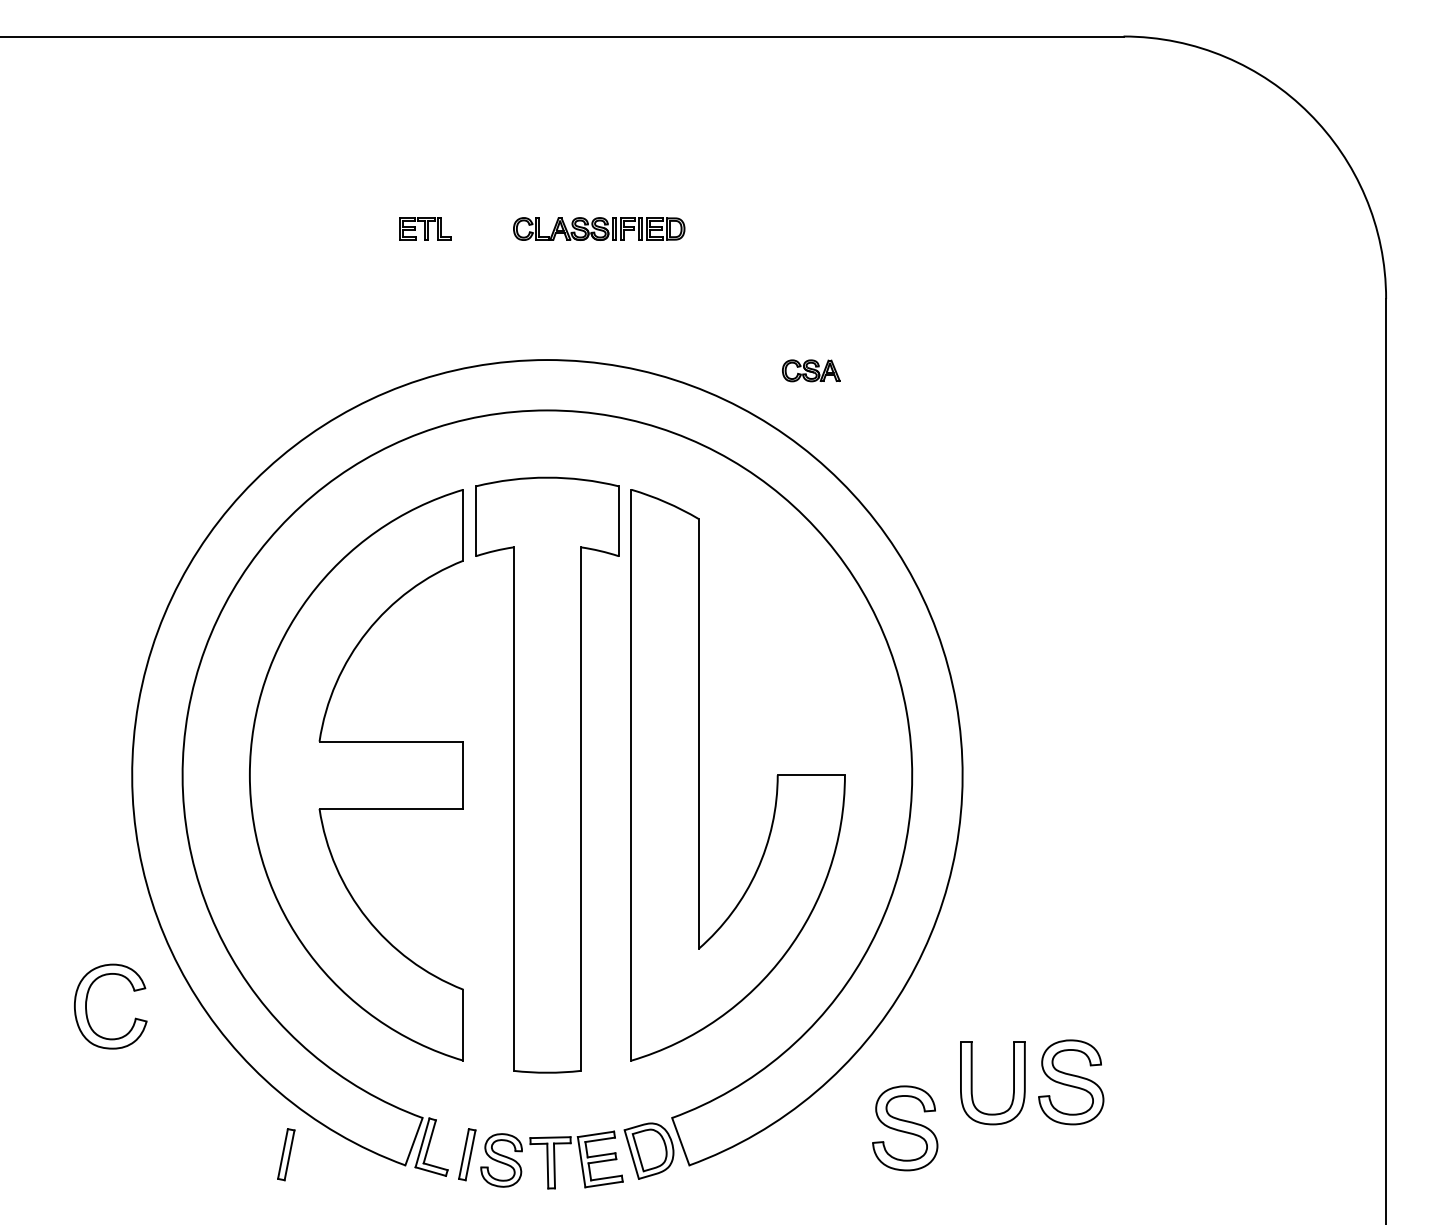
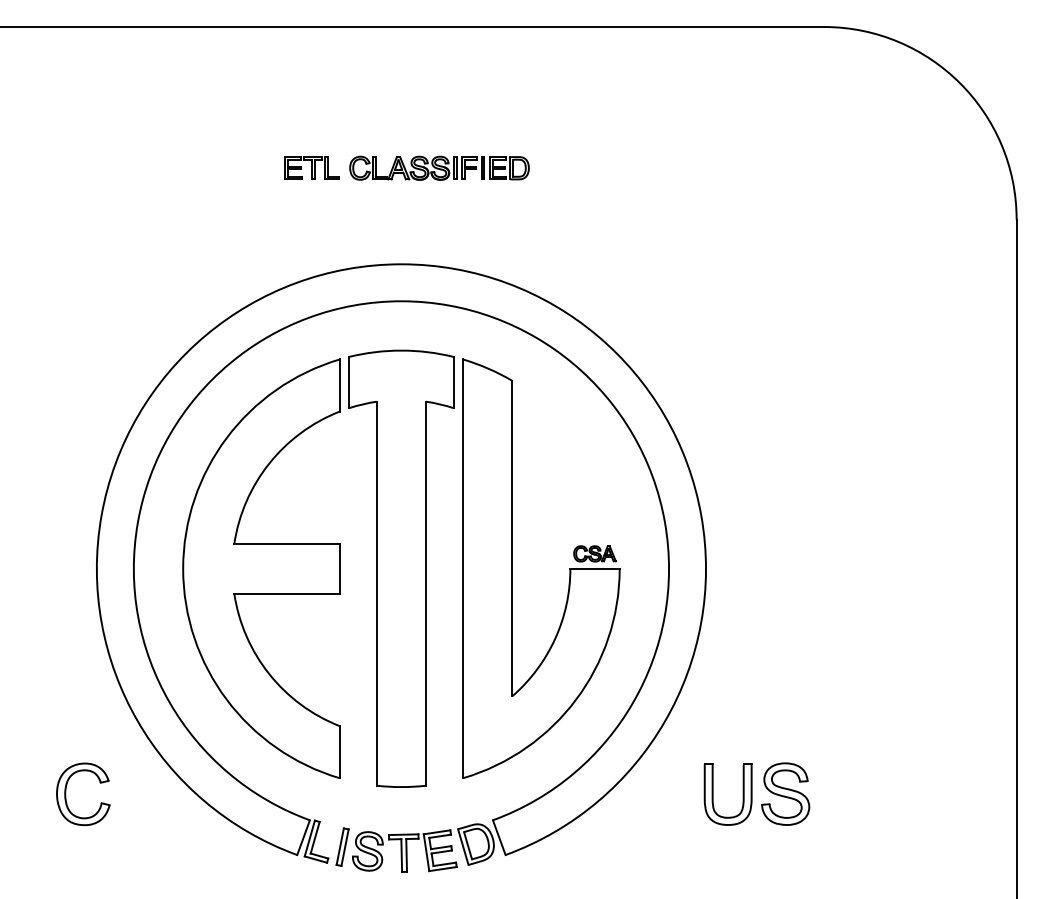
part: (425, 228) -> (312, 167), size x1.43
part: (598, 228) -> (438, 167), size x1.43
part: (811, 370) -> (595, 553), moved
part: (87, 1010) -> (66, 797), moved
part: (905, 1128) -> (664, 827), removed
part: (286, 1154) -> (210, 847), removed

